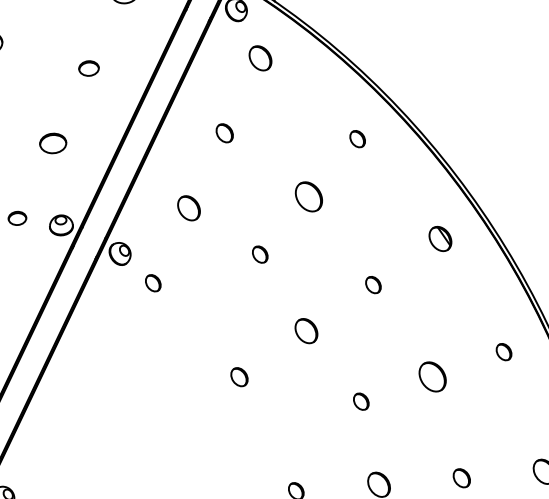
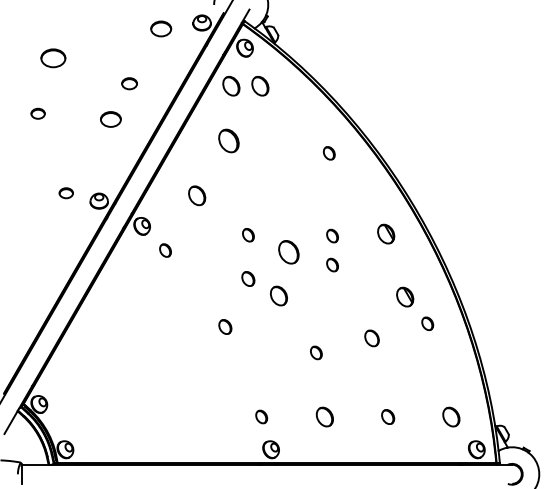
part: (222, 61) -> (231, 86), added
part: (224, 132) -> (228, 140), size x1.6
part: (52, 143) -> (110, 119), moved
part: (308, 197) -> (288, 252), moved
part: (370, 246) -> (332, 235), added
part: (264, 311) -> (248, 278), added
part: (472, 318) -> (405, 296), added
part: (431, 377) -> (371, 338), size x0.7

